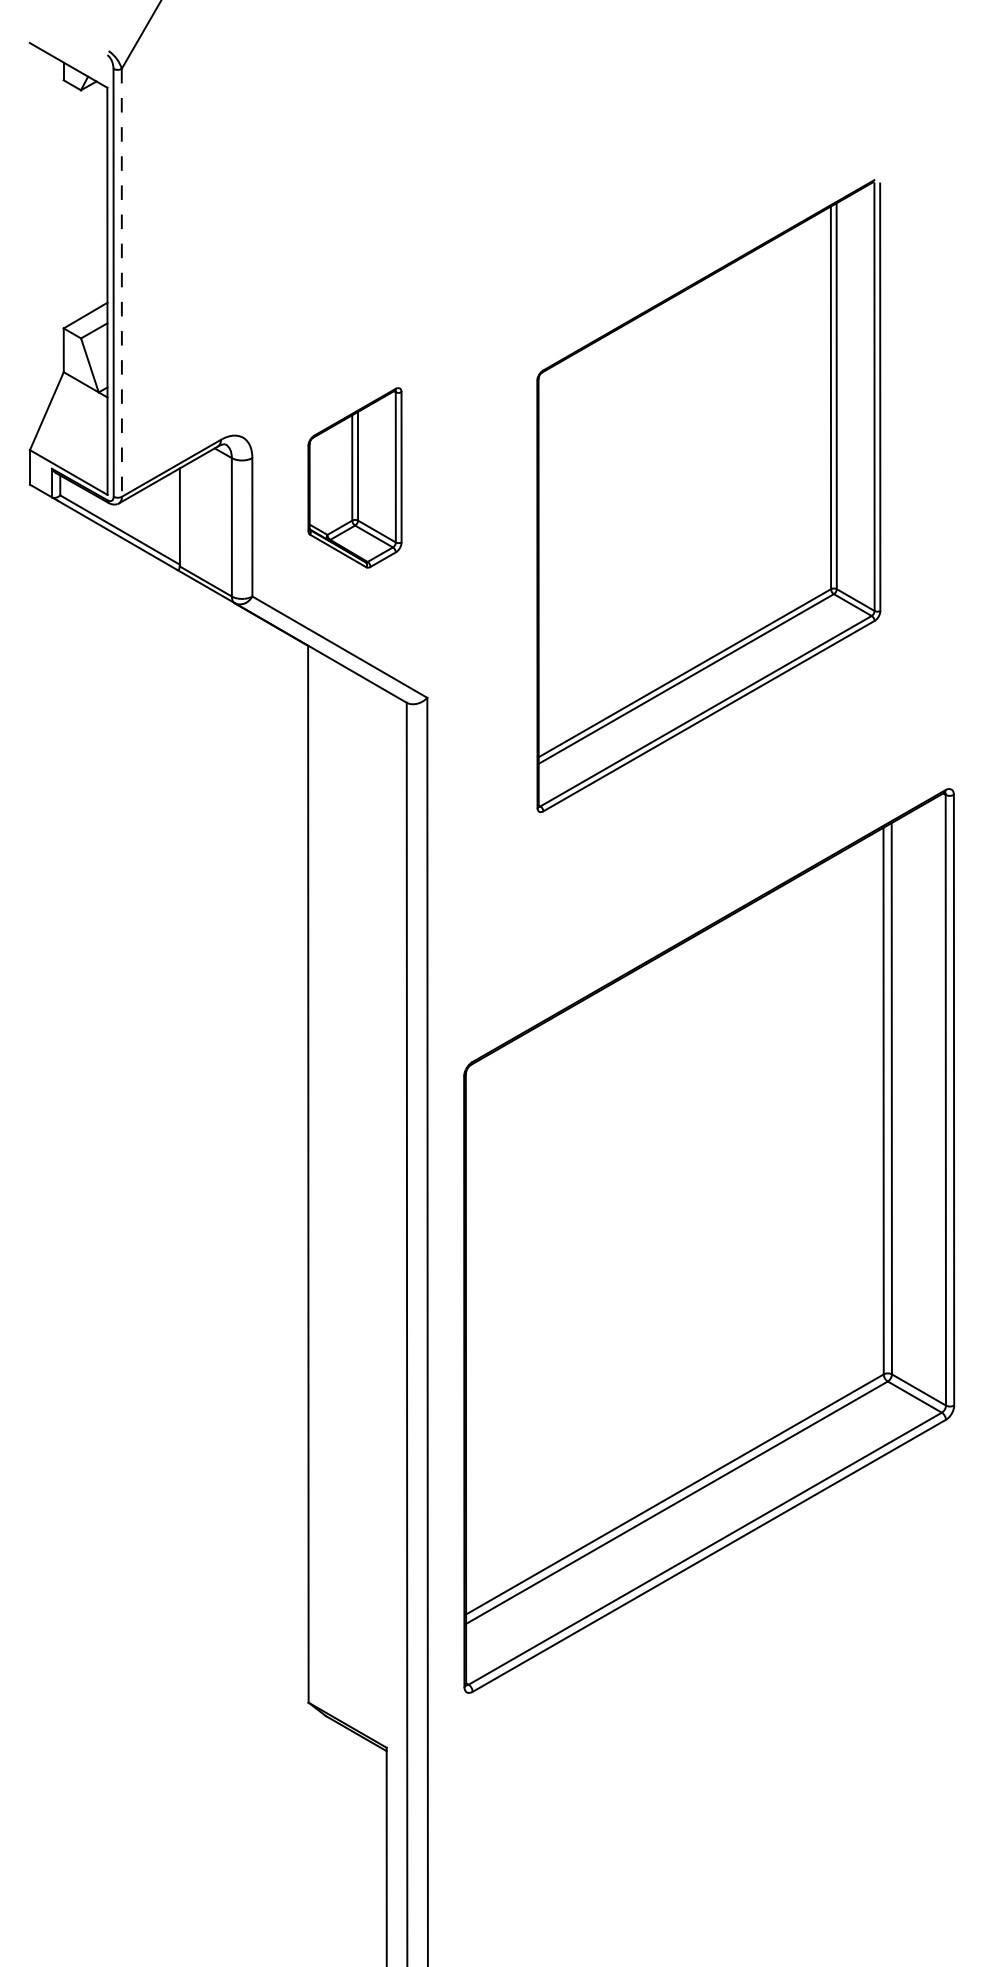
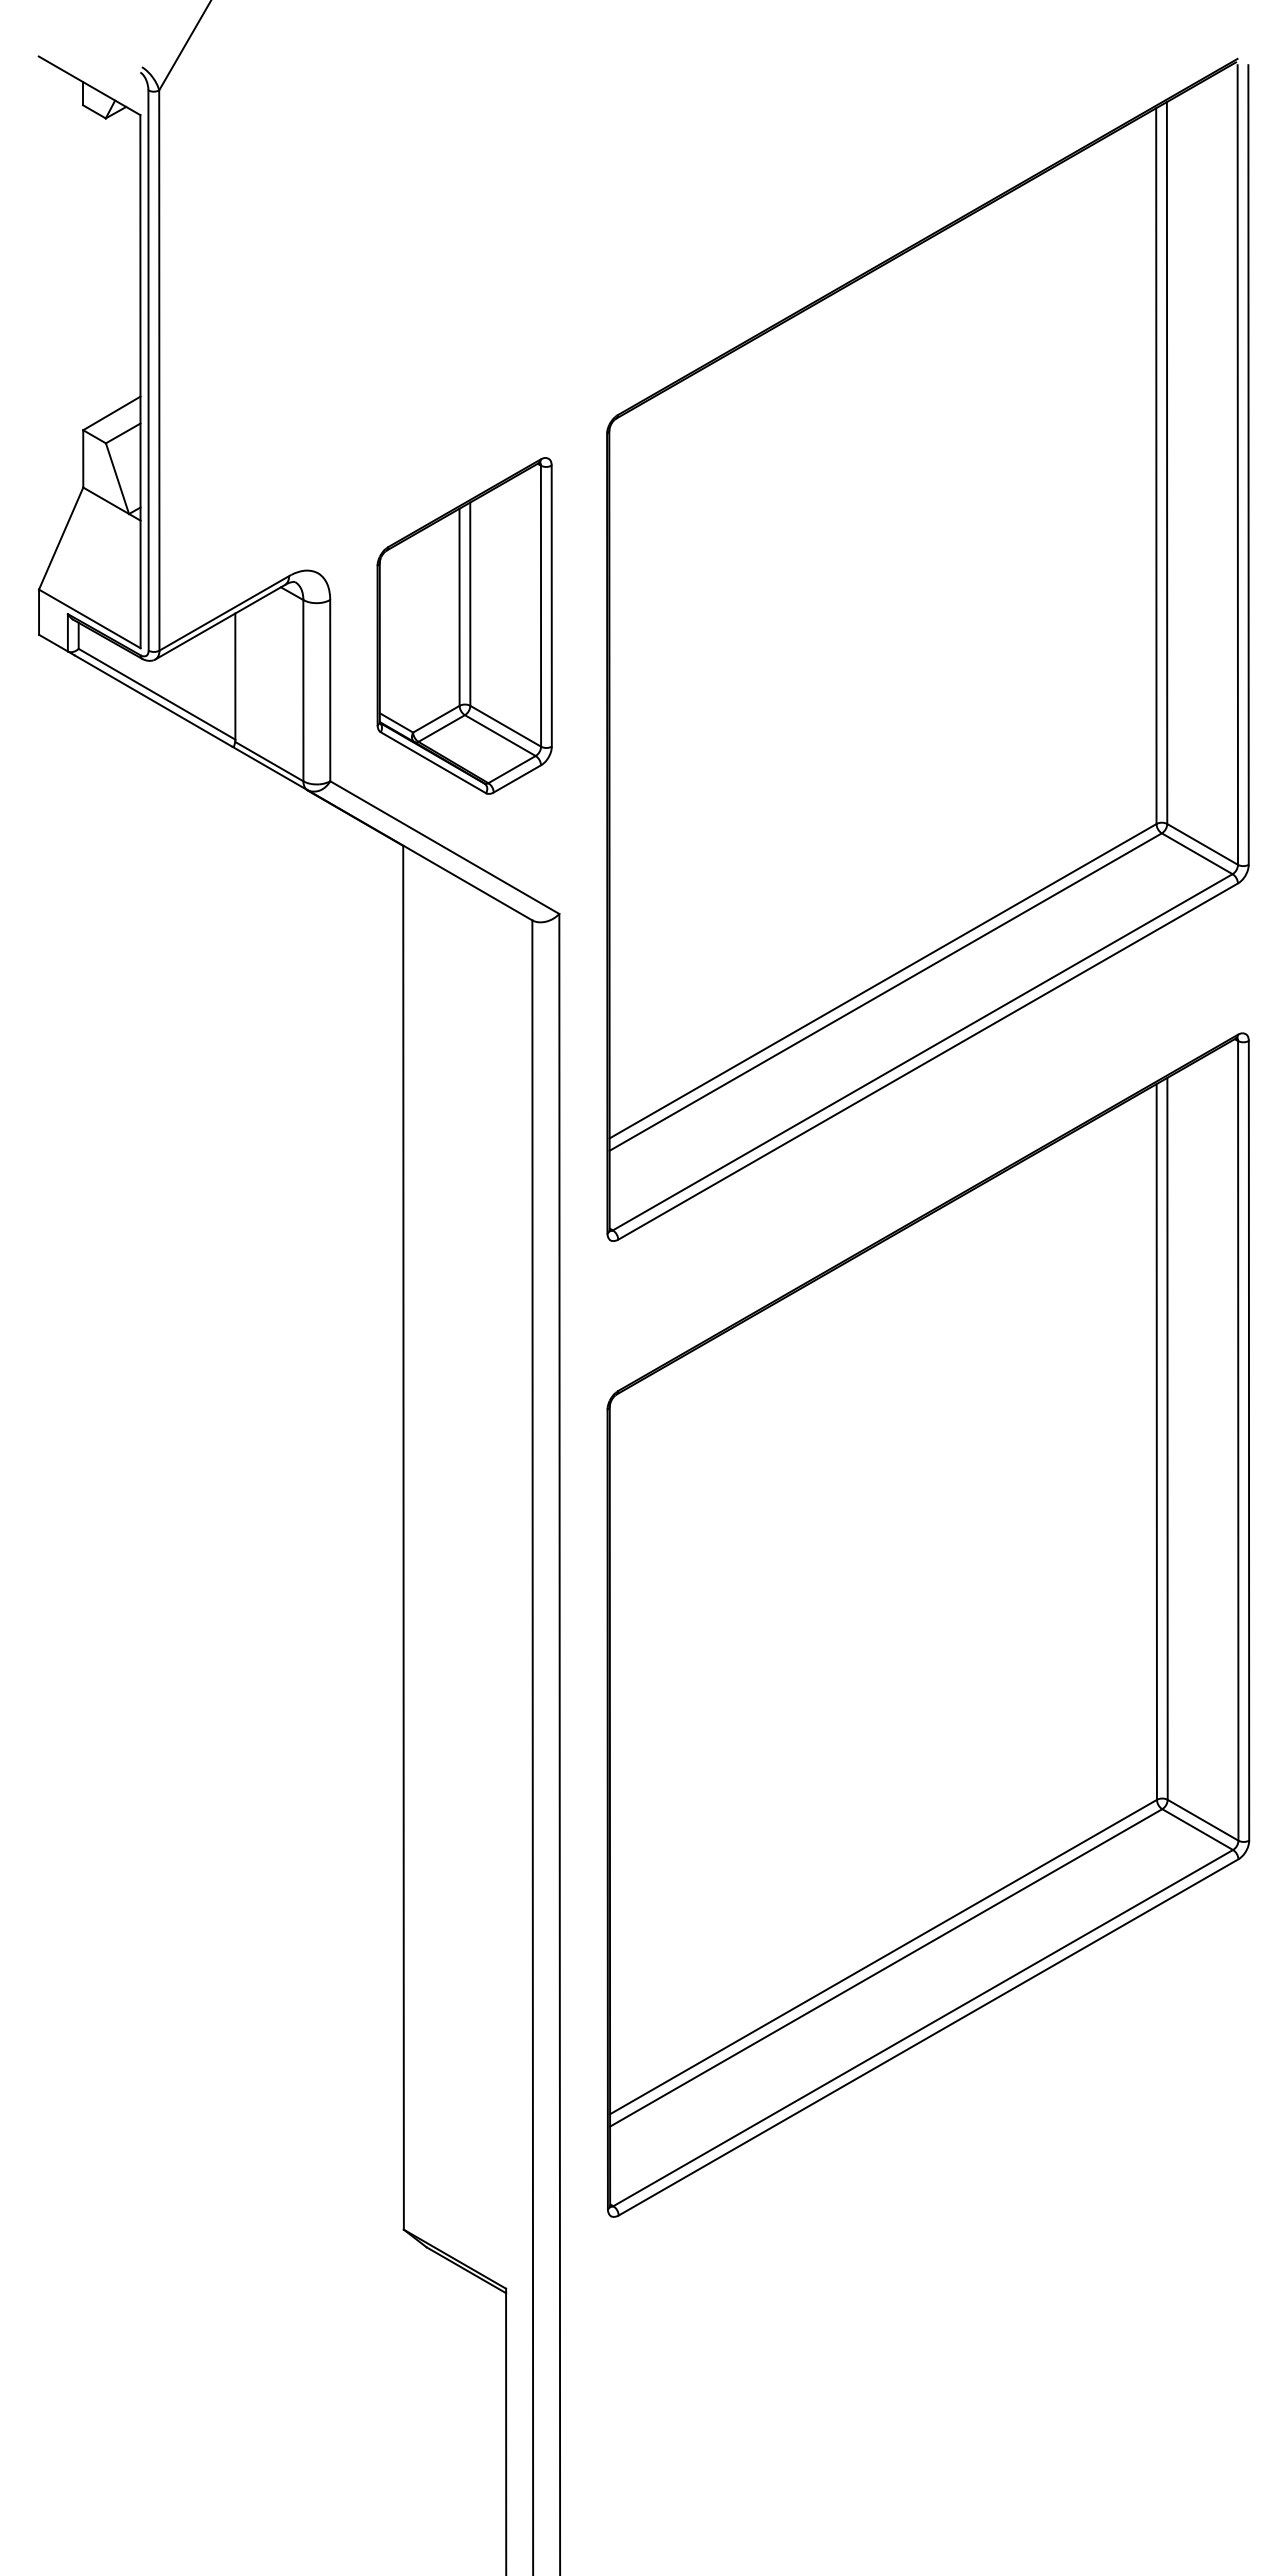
line: (121, 283) -> (159, 371), dashed -> solid
part: (354, 477) -> (464, 625), size x1.43
part: (708, 495) -> (927, 649), size x1.43

